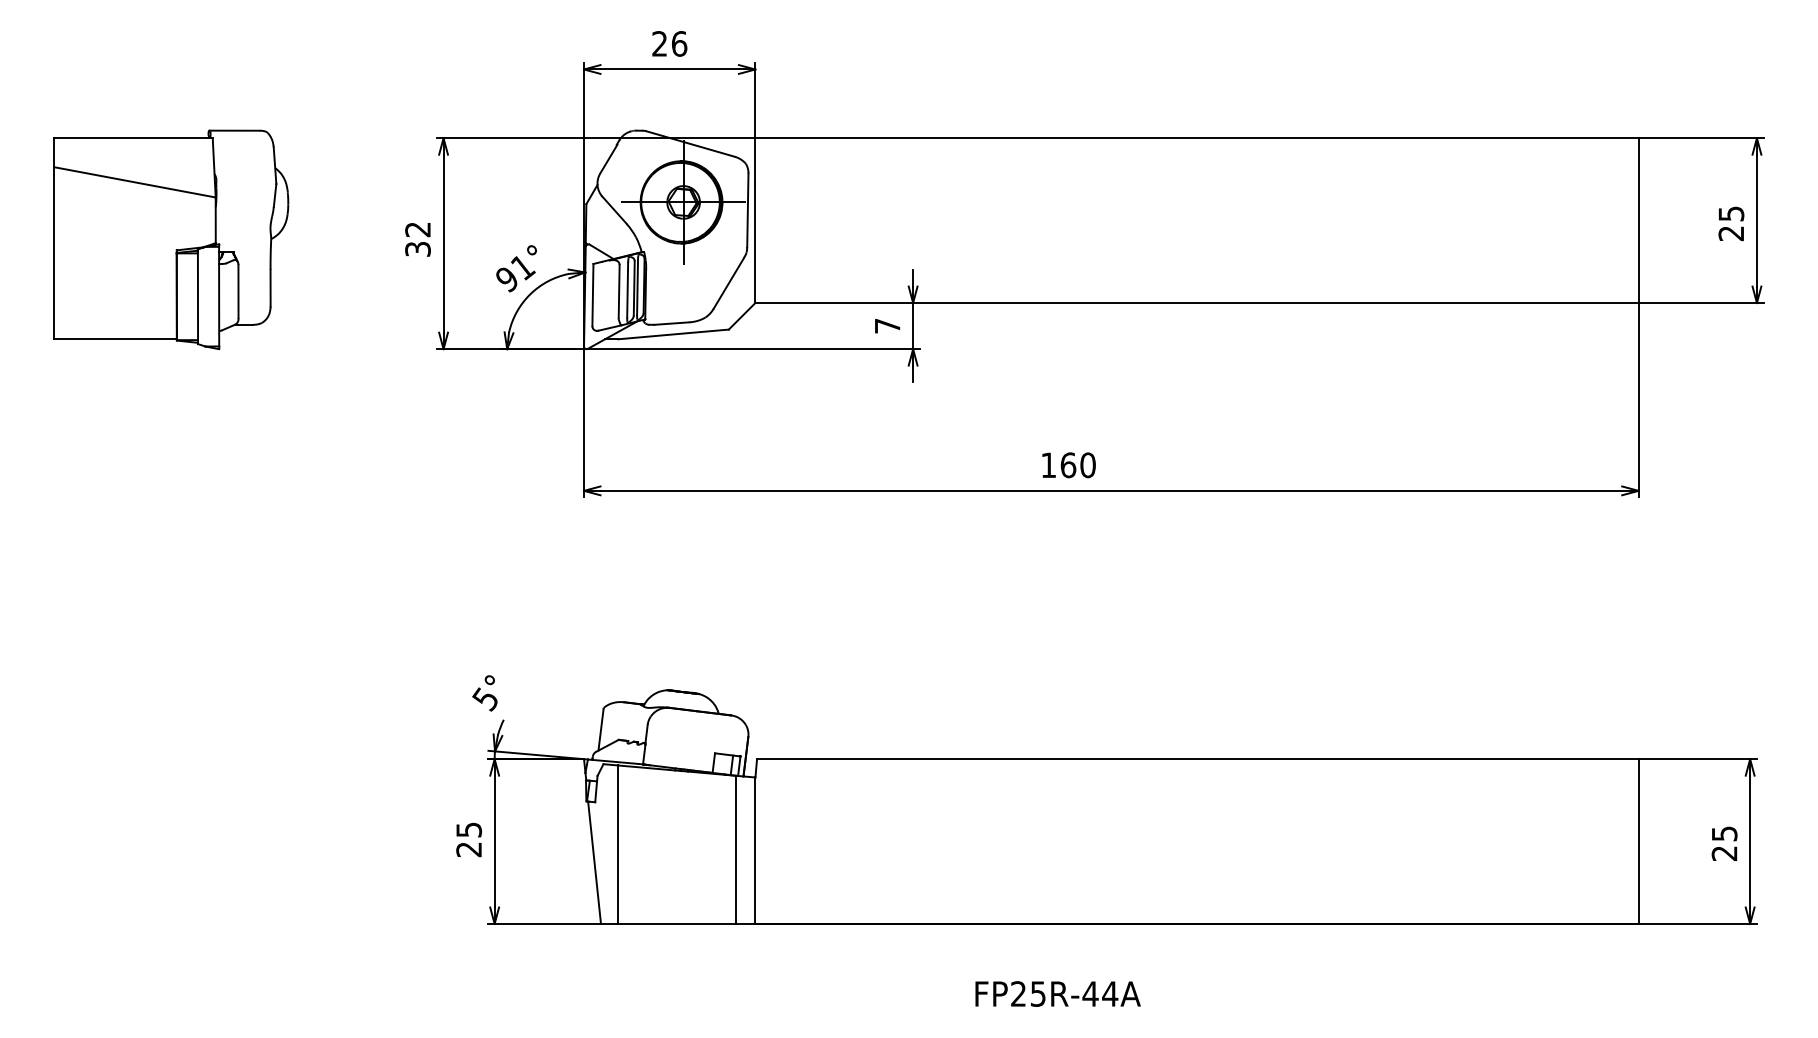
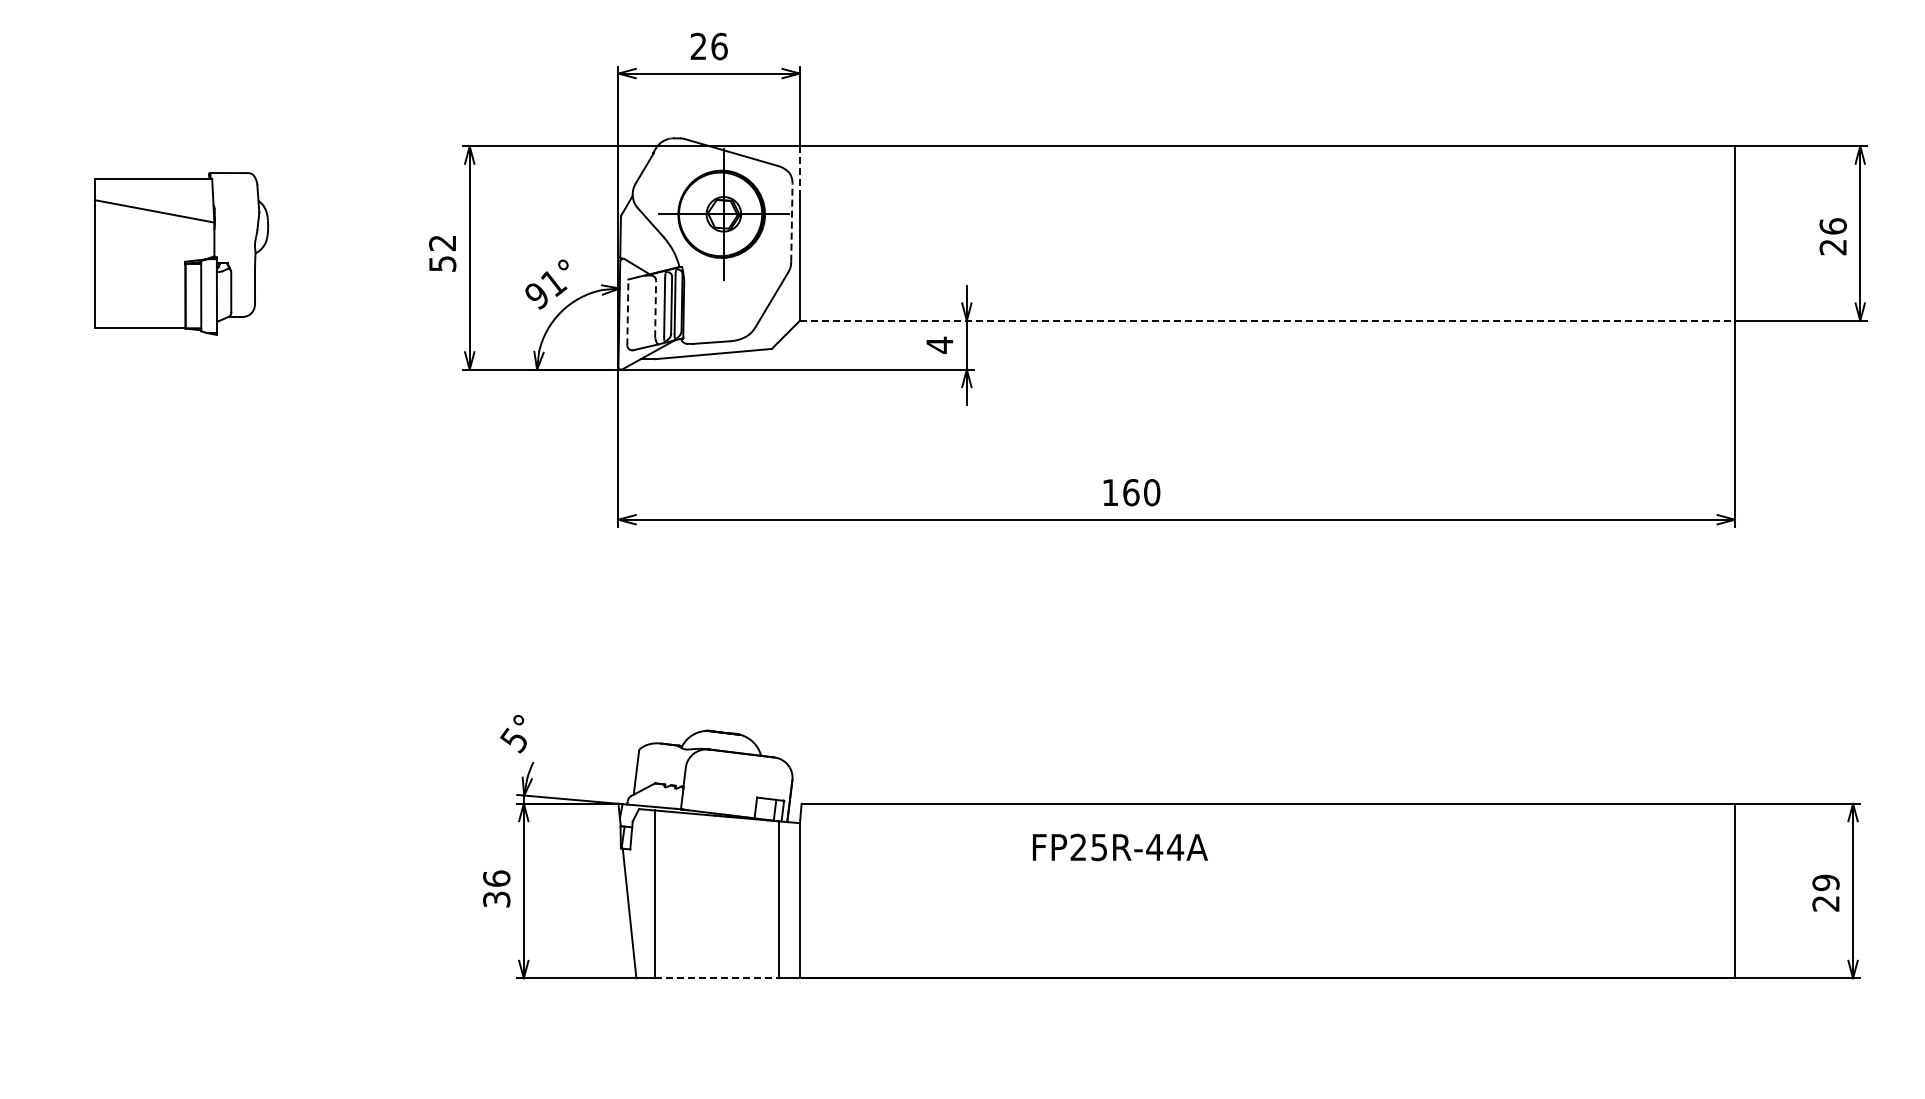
line: (755, 161) -> (799, 171), solid -> dashed
line: (747, 210) -> (791, 222), solid -> dashed
text: (1730, 213) -> (1832, 226), 25 -> 26
part: (171, 239) -> (181, 253), size x0.7
text: (417, 248) -> (442, 263), 32 -> 52
line: (619, 291) -> (655, 308), solid -> dashed
line: (592, 295) -> (627, 312), solid -> dashed
line: (1197, 302) -> (1267, 320), solid -> dashed
text: (887, 325) -> (939, 344), 7 -> 4
text: (1724, 833) -> (1825, 882), 25 -> 29
text: (468, 839) -> (496, 888), 25 -> 36
line: (677, 924) -> (717, 978), solid -> dashed
text: (1058, 994) -> (1120, 847), moved

